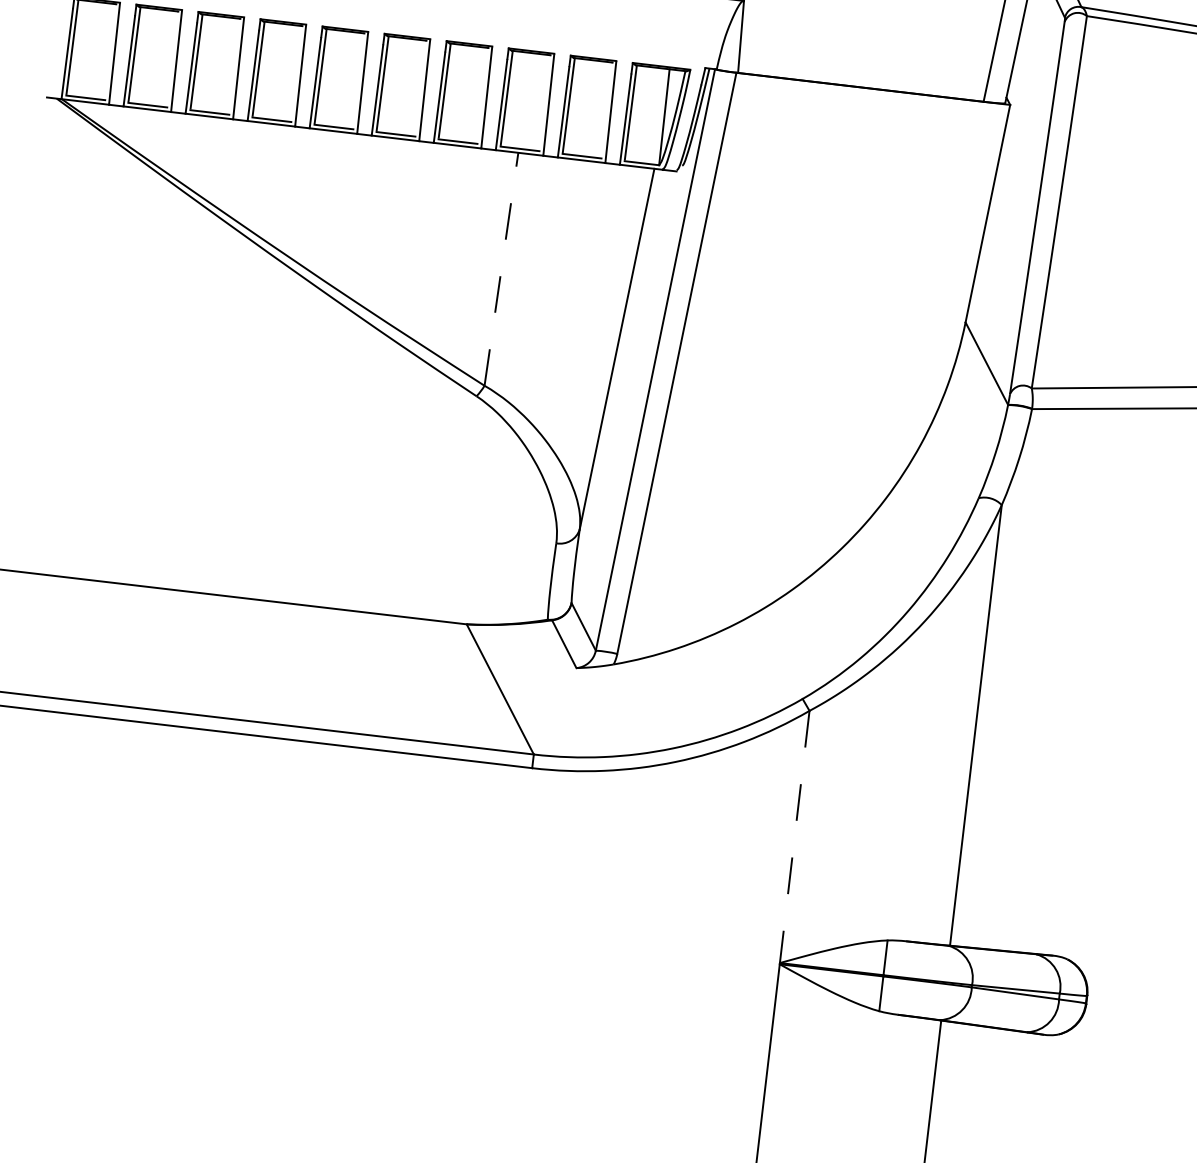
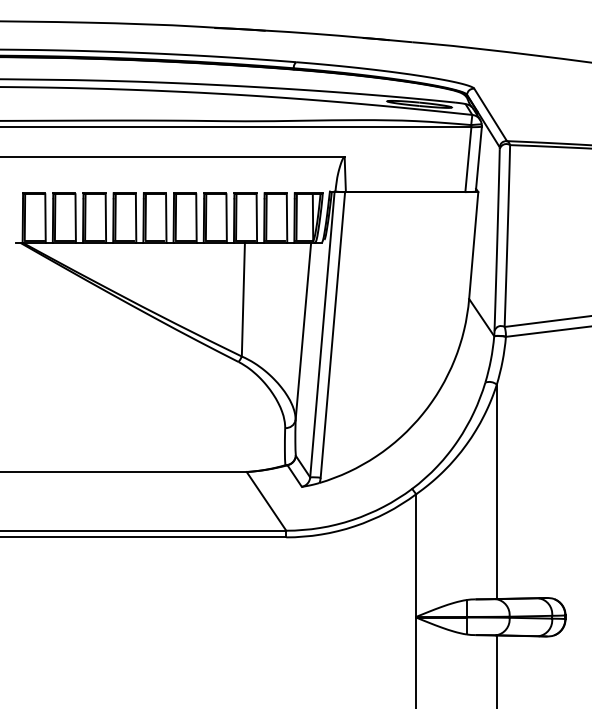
line: (501, 268) -> (243, 299), dashed -> solid
line: (795, 838) -> (416, 556), dashed -> solid

